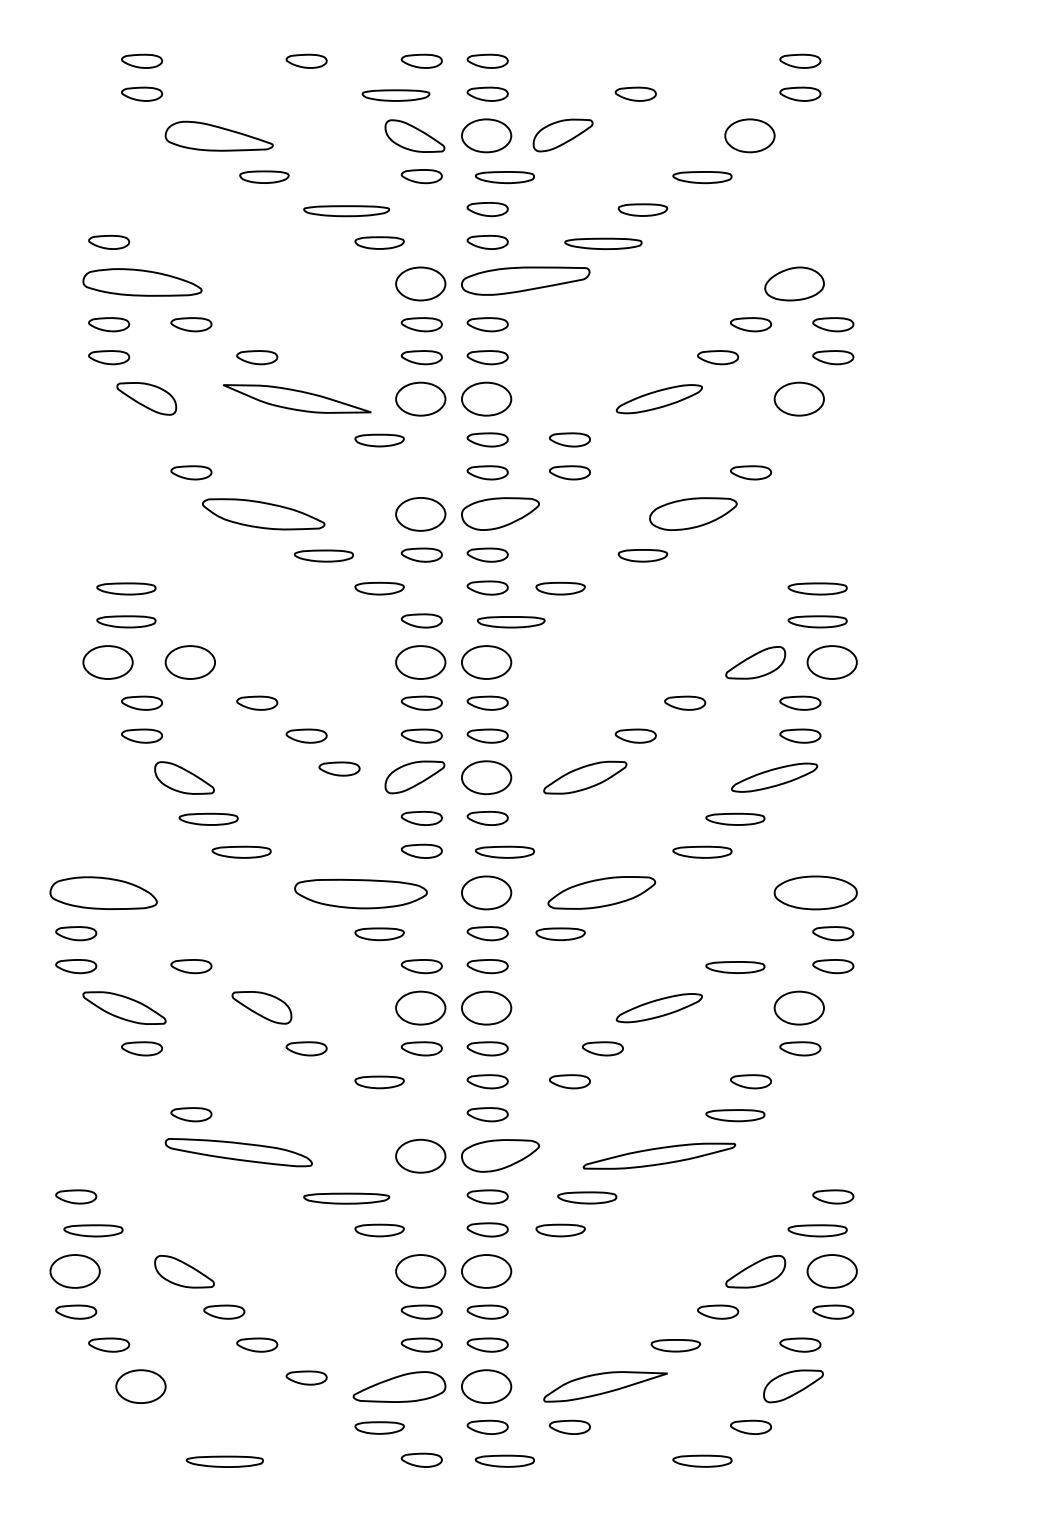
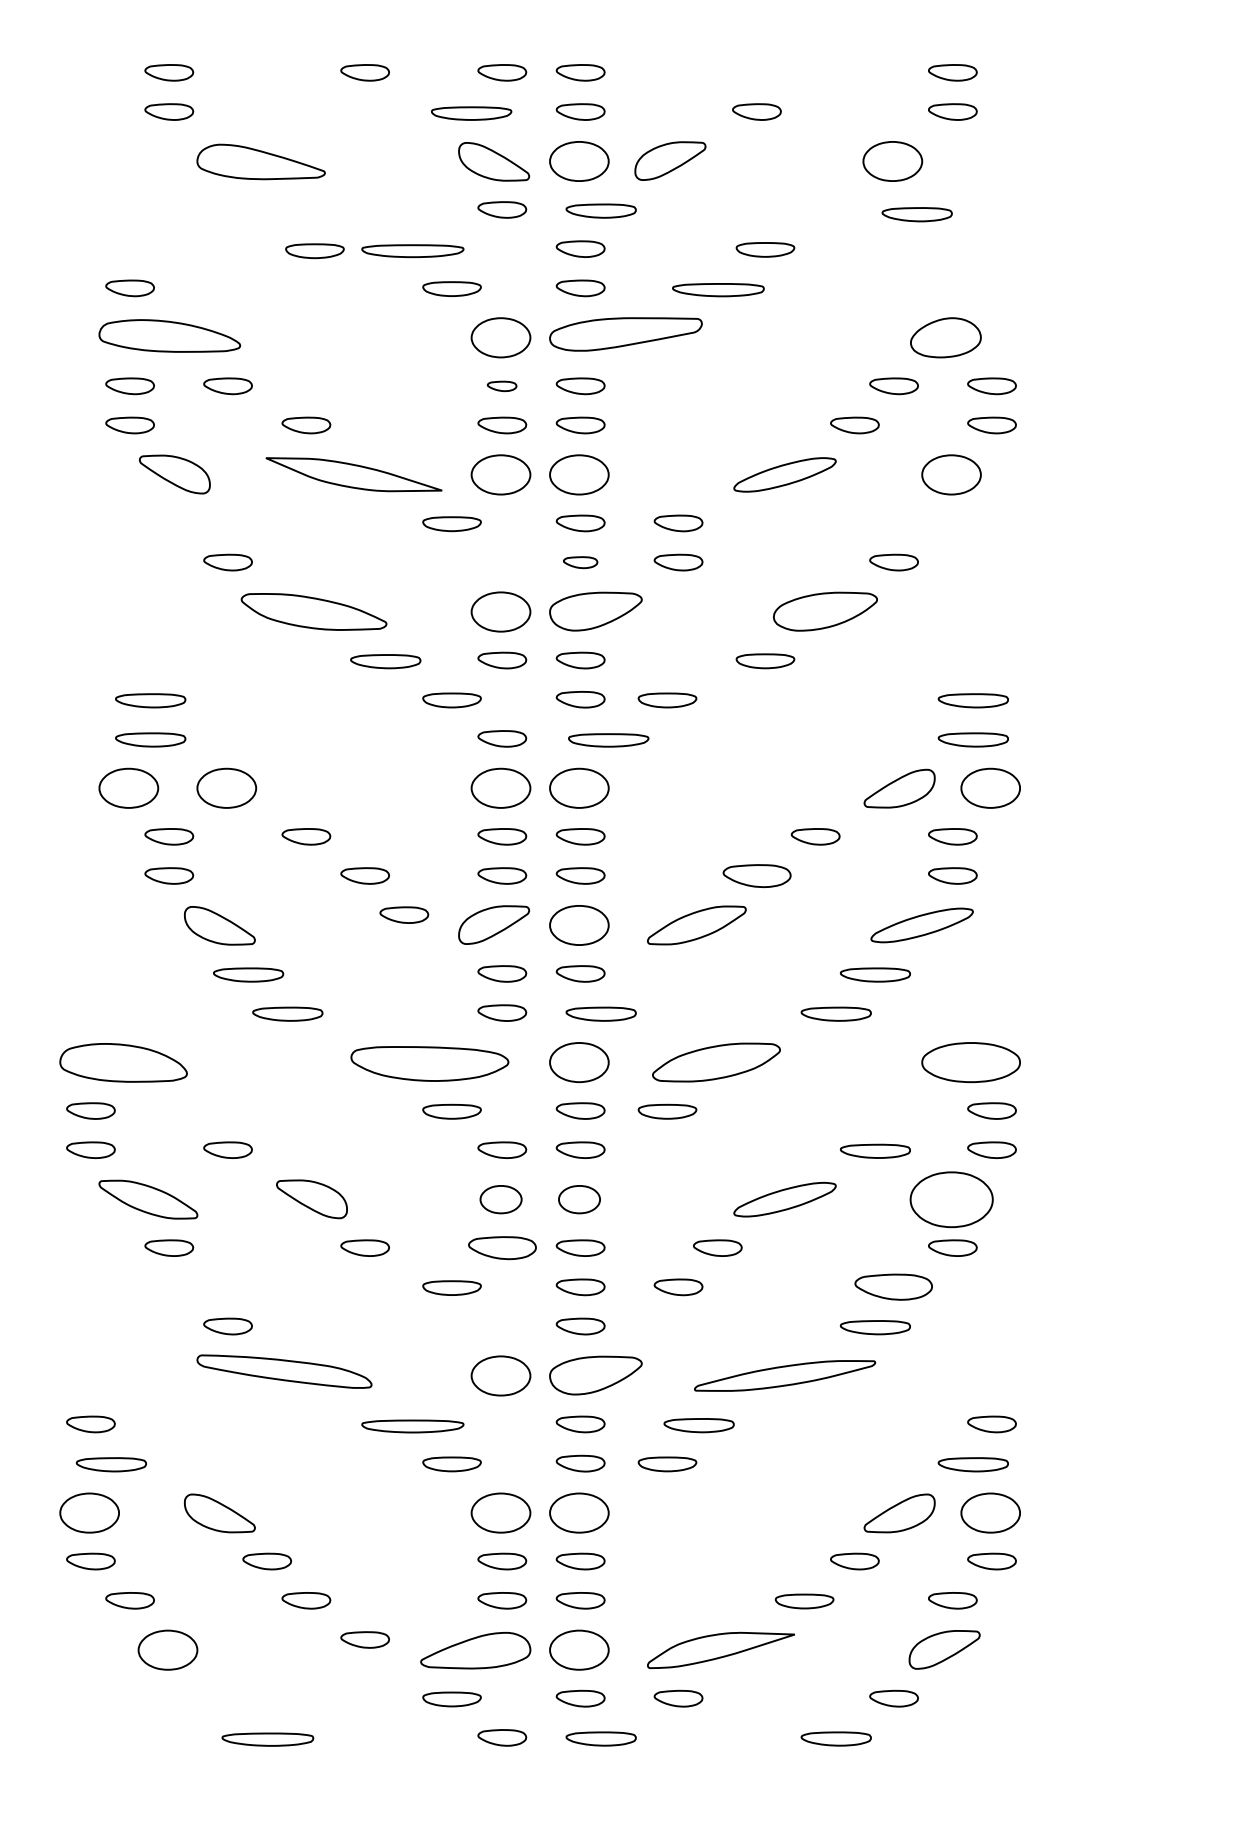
part: (264, 176) -> (315, 250), moved
part: (702, 177) -> (917, 214), moved
part: (421, 324) -> (501, 386), size x0.6
part: (487, 472) -> (580, 562), size x0.7
part: (635, 735) -> (756, 875), size x1.4
part: (420, 1007) -> (500, 1198), size x0.7
part: (486, 1007) -> (579, 1198), size x0.7
part: (798, 1007) -> (950, 1198), size x1.4
part: (421, 1048) -> (501, 1247), size x1.4
part: (751, 1081) -> (894, 1287), size x1.6

